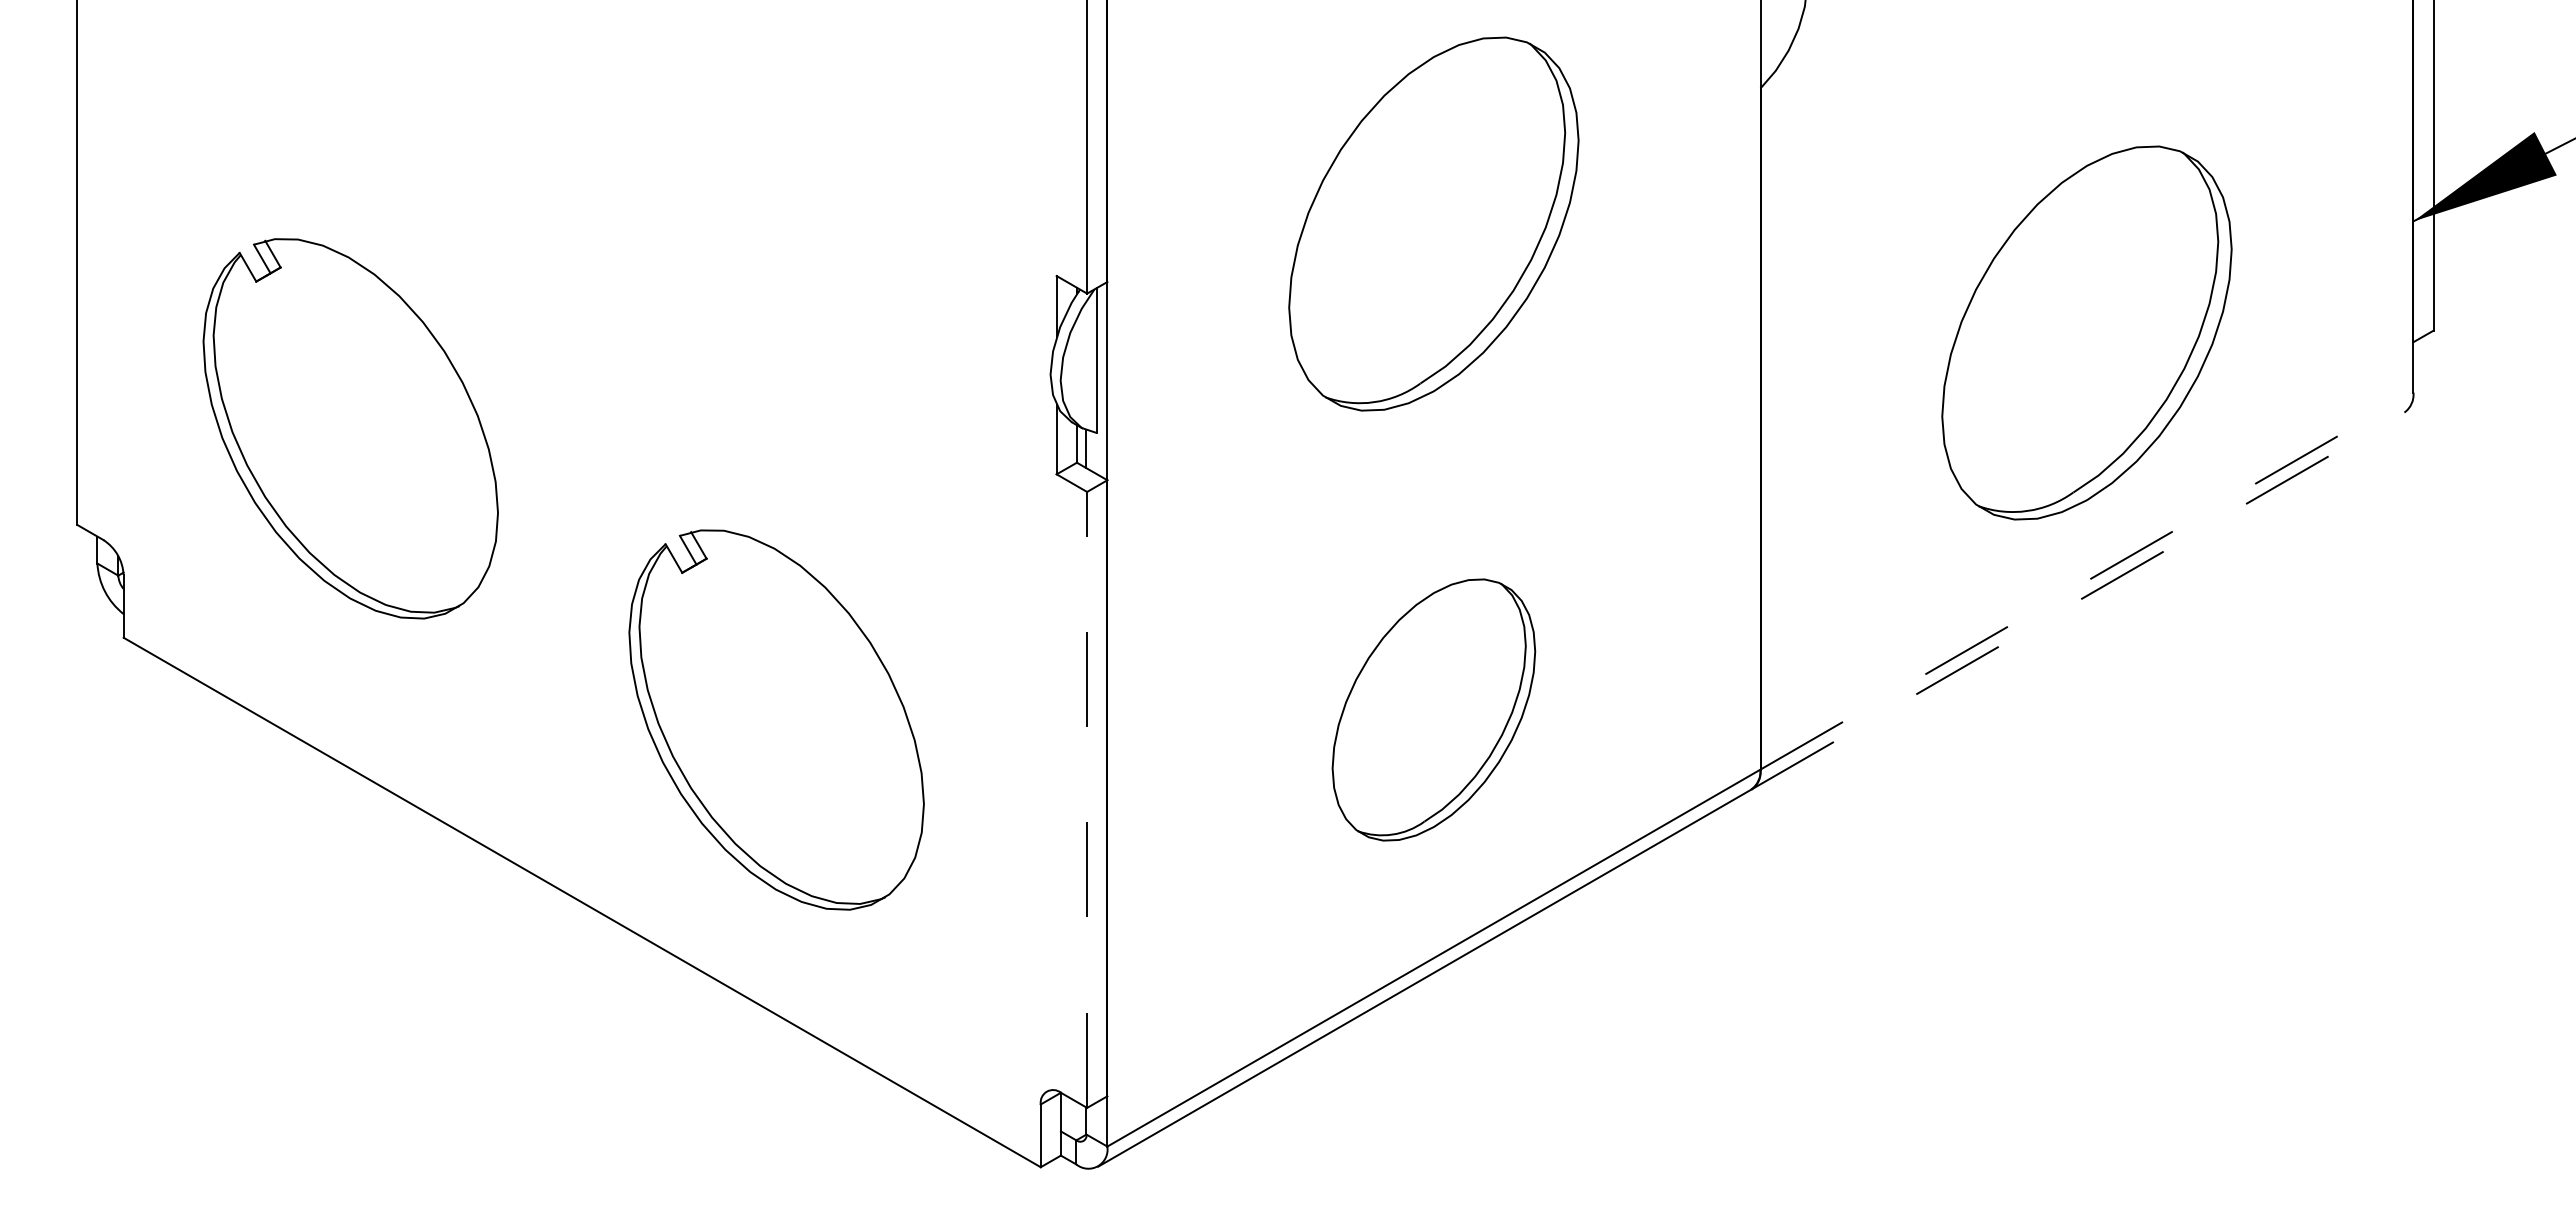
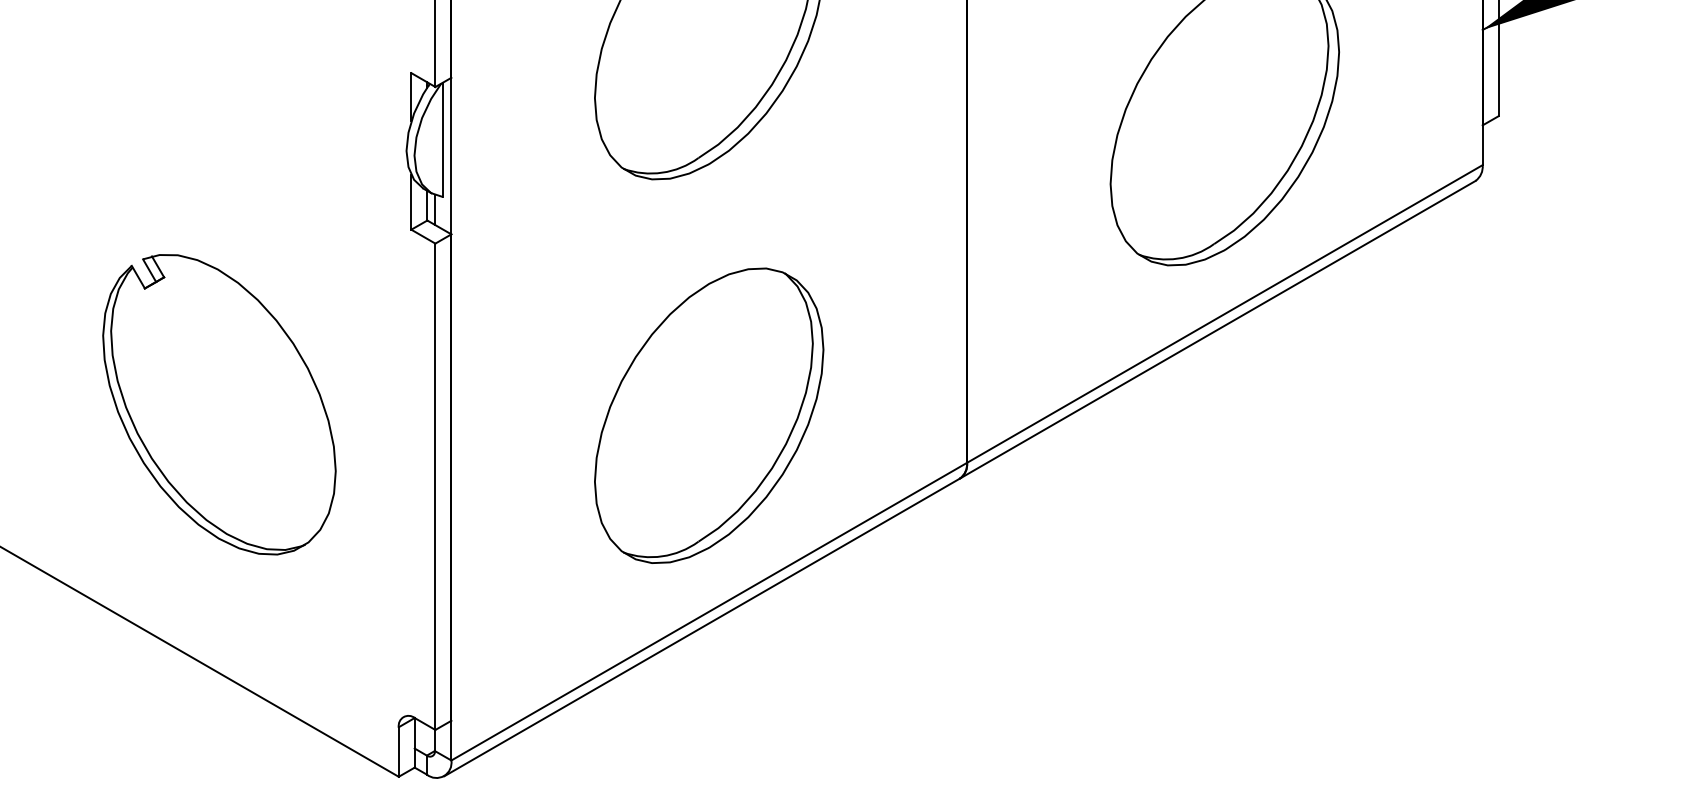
line: (2087, 580) -> (1225, 313), dashed -> solid
line: (2078, 600) -> (1218, 329), dashed -> solid
part: (1433, 709) -> (708, 415), size x1.43
part: (776, 719) -> (219, 404), moved
line: (1087, 799) -> (435, 486), dashed -> solid

